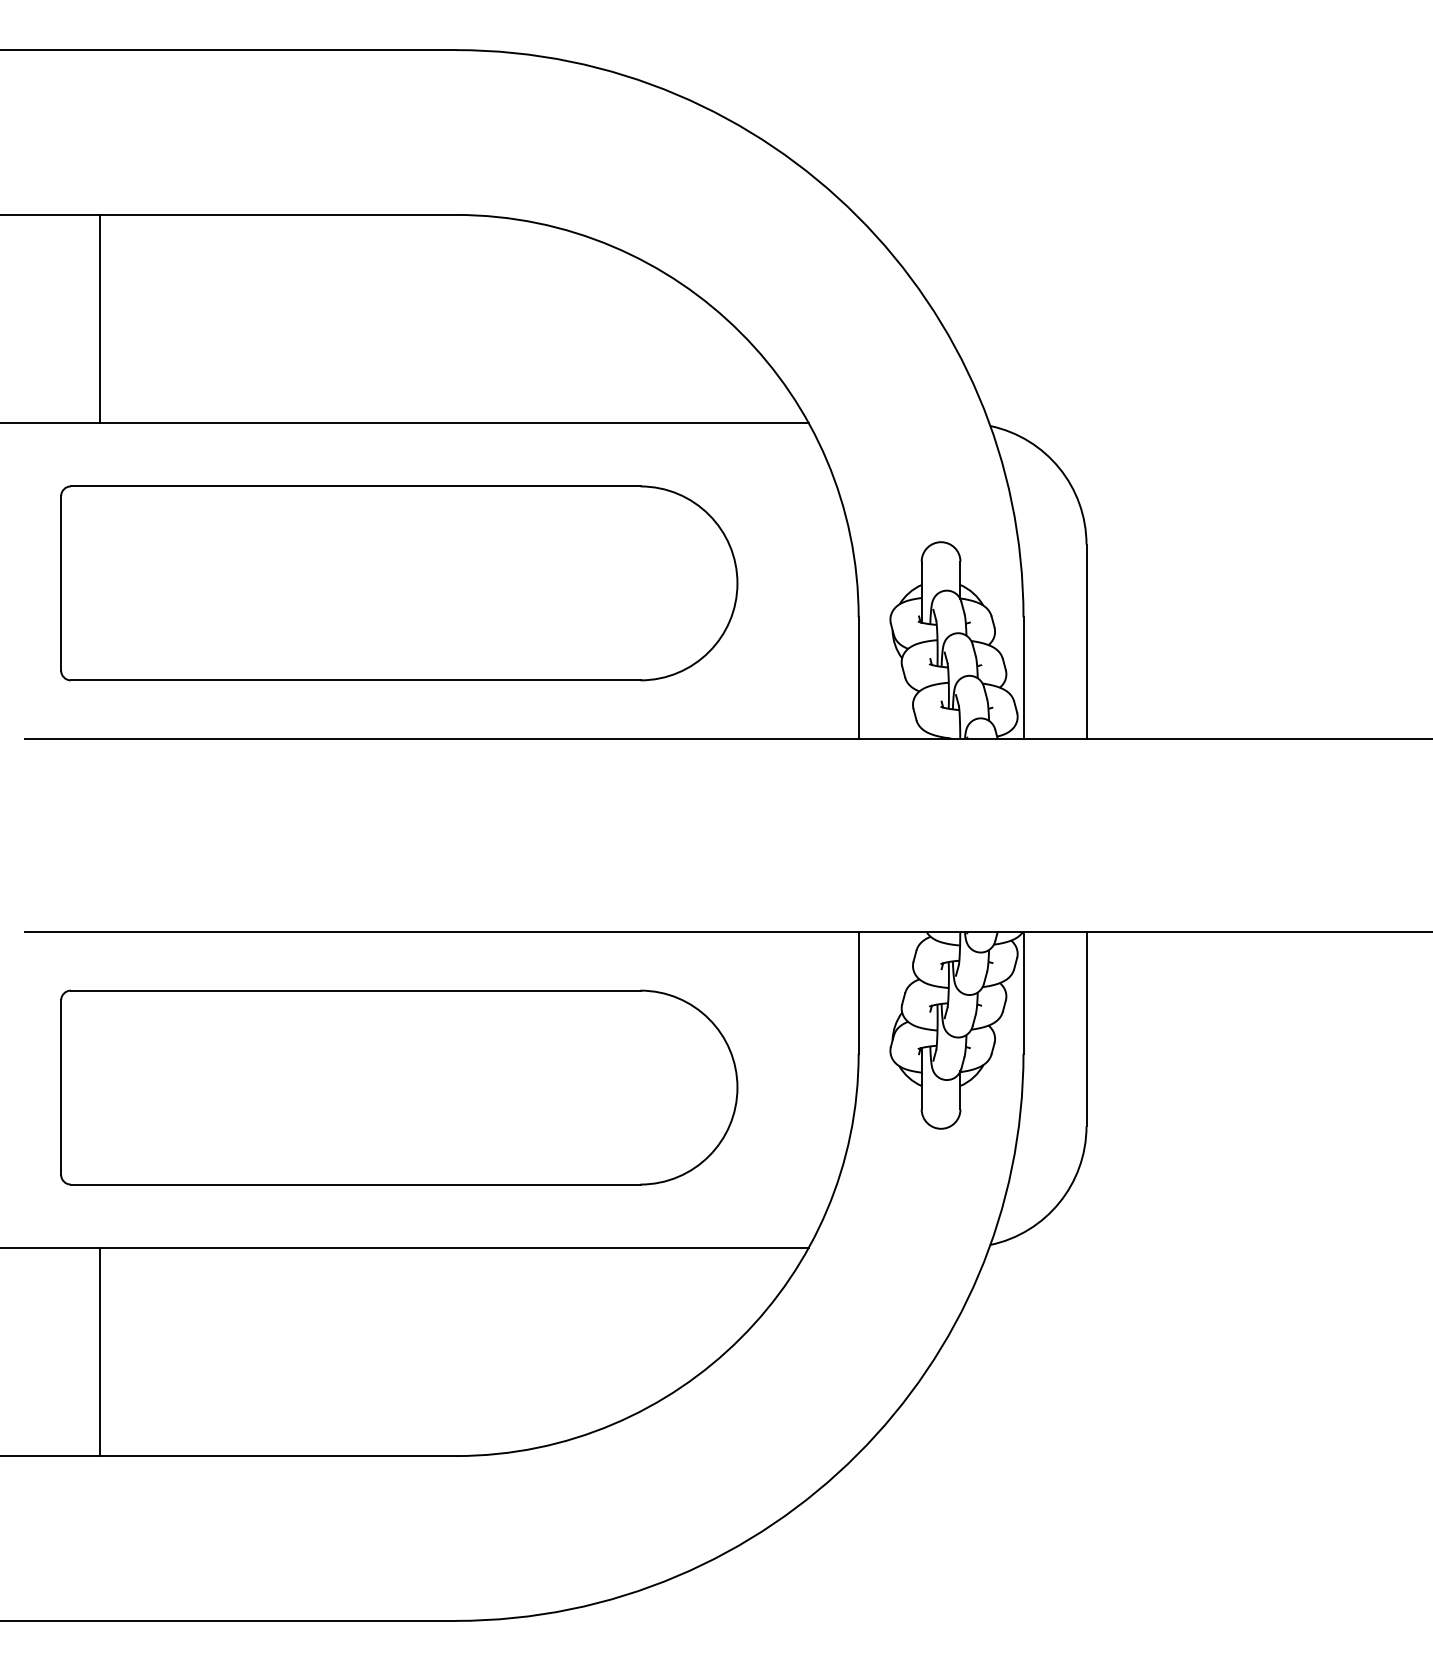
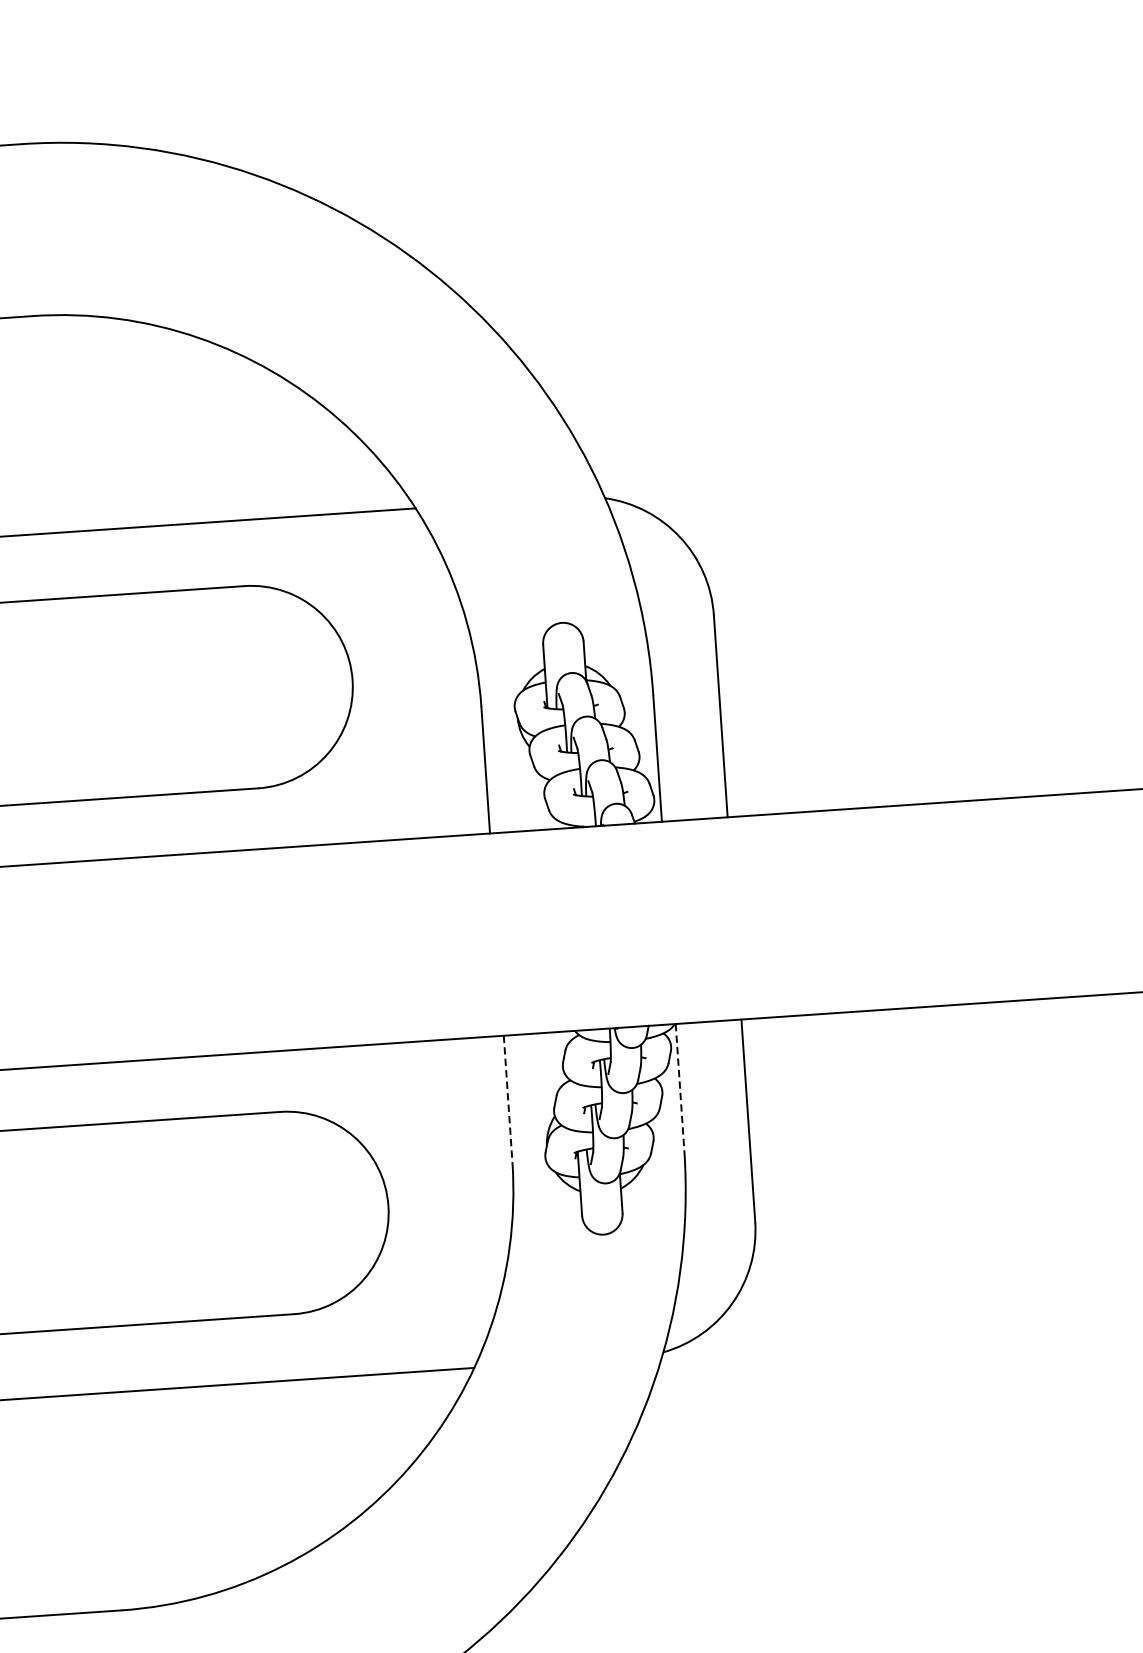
line: (858, 993) -> (507, 1099), solid -> dashed
line: (1023, 993) -> (680, 1087), solid -> dashed

